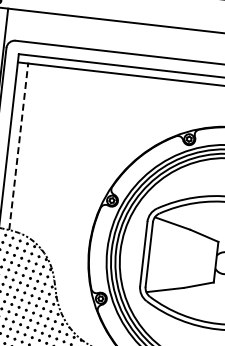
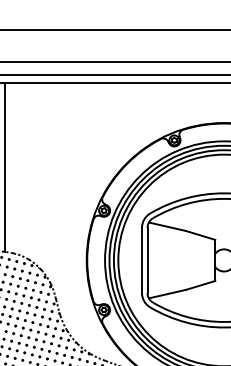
line: (18, 145) -> (4, 166), dashed -> solid

